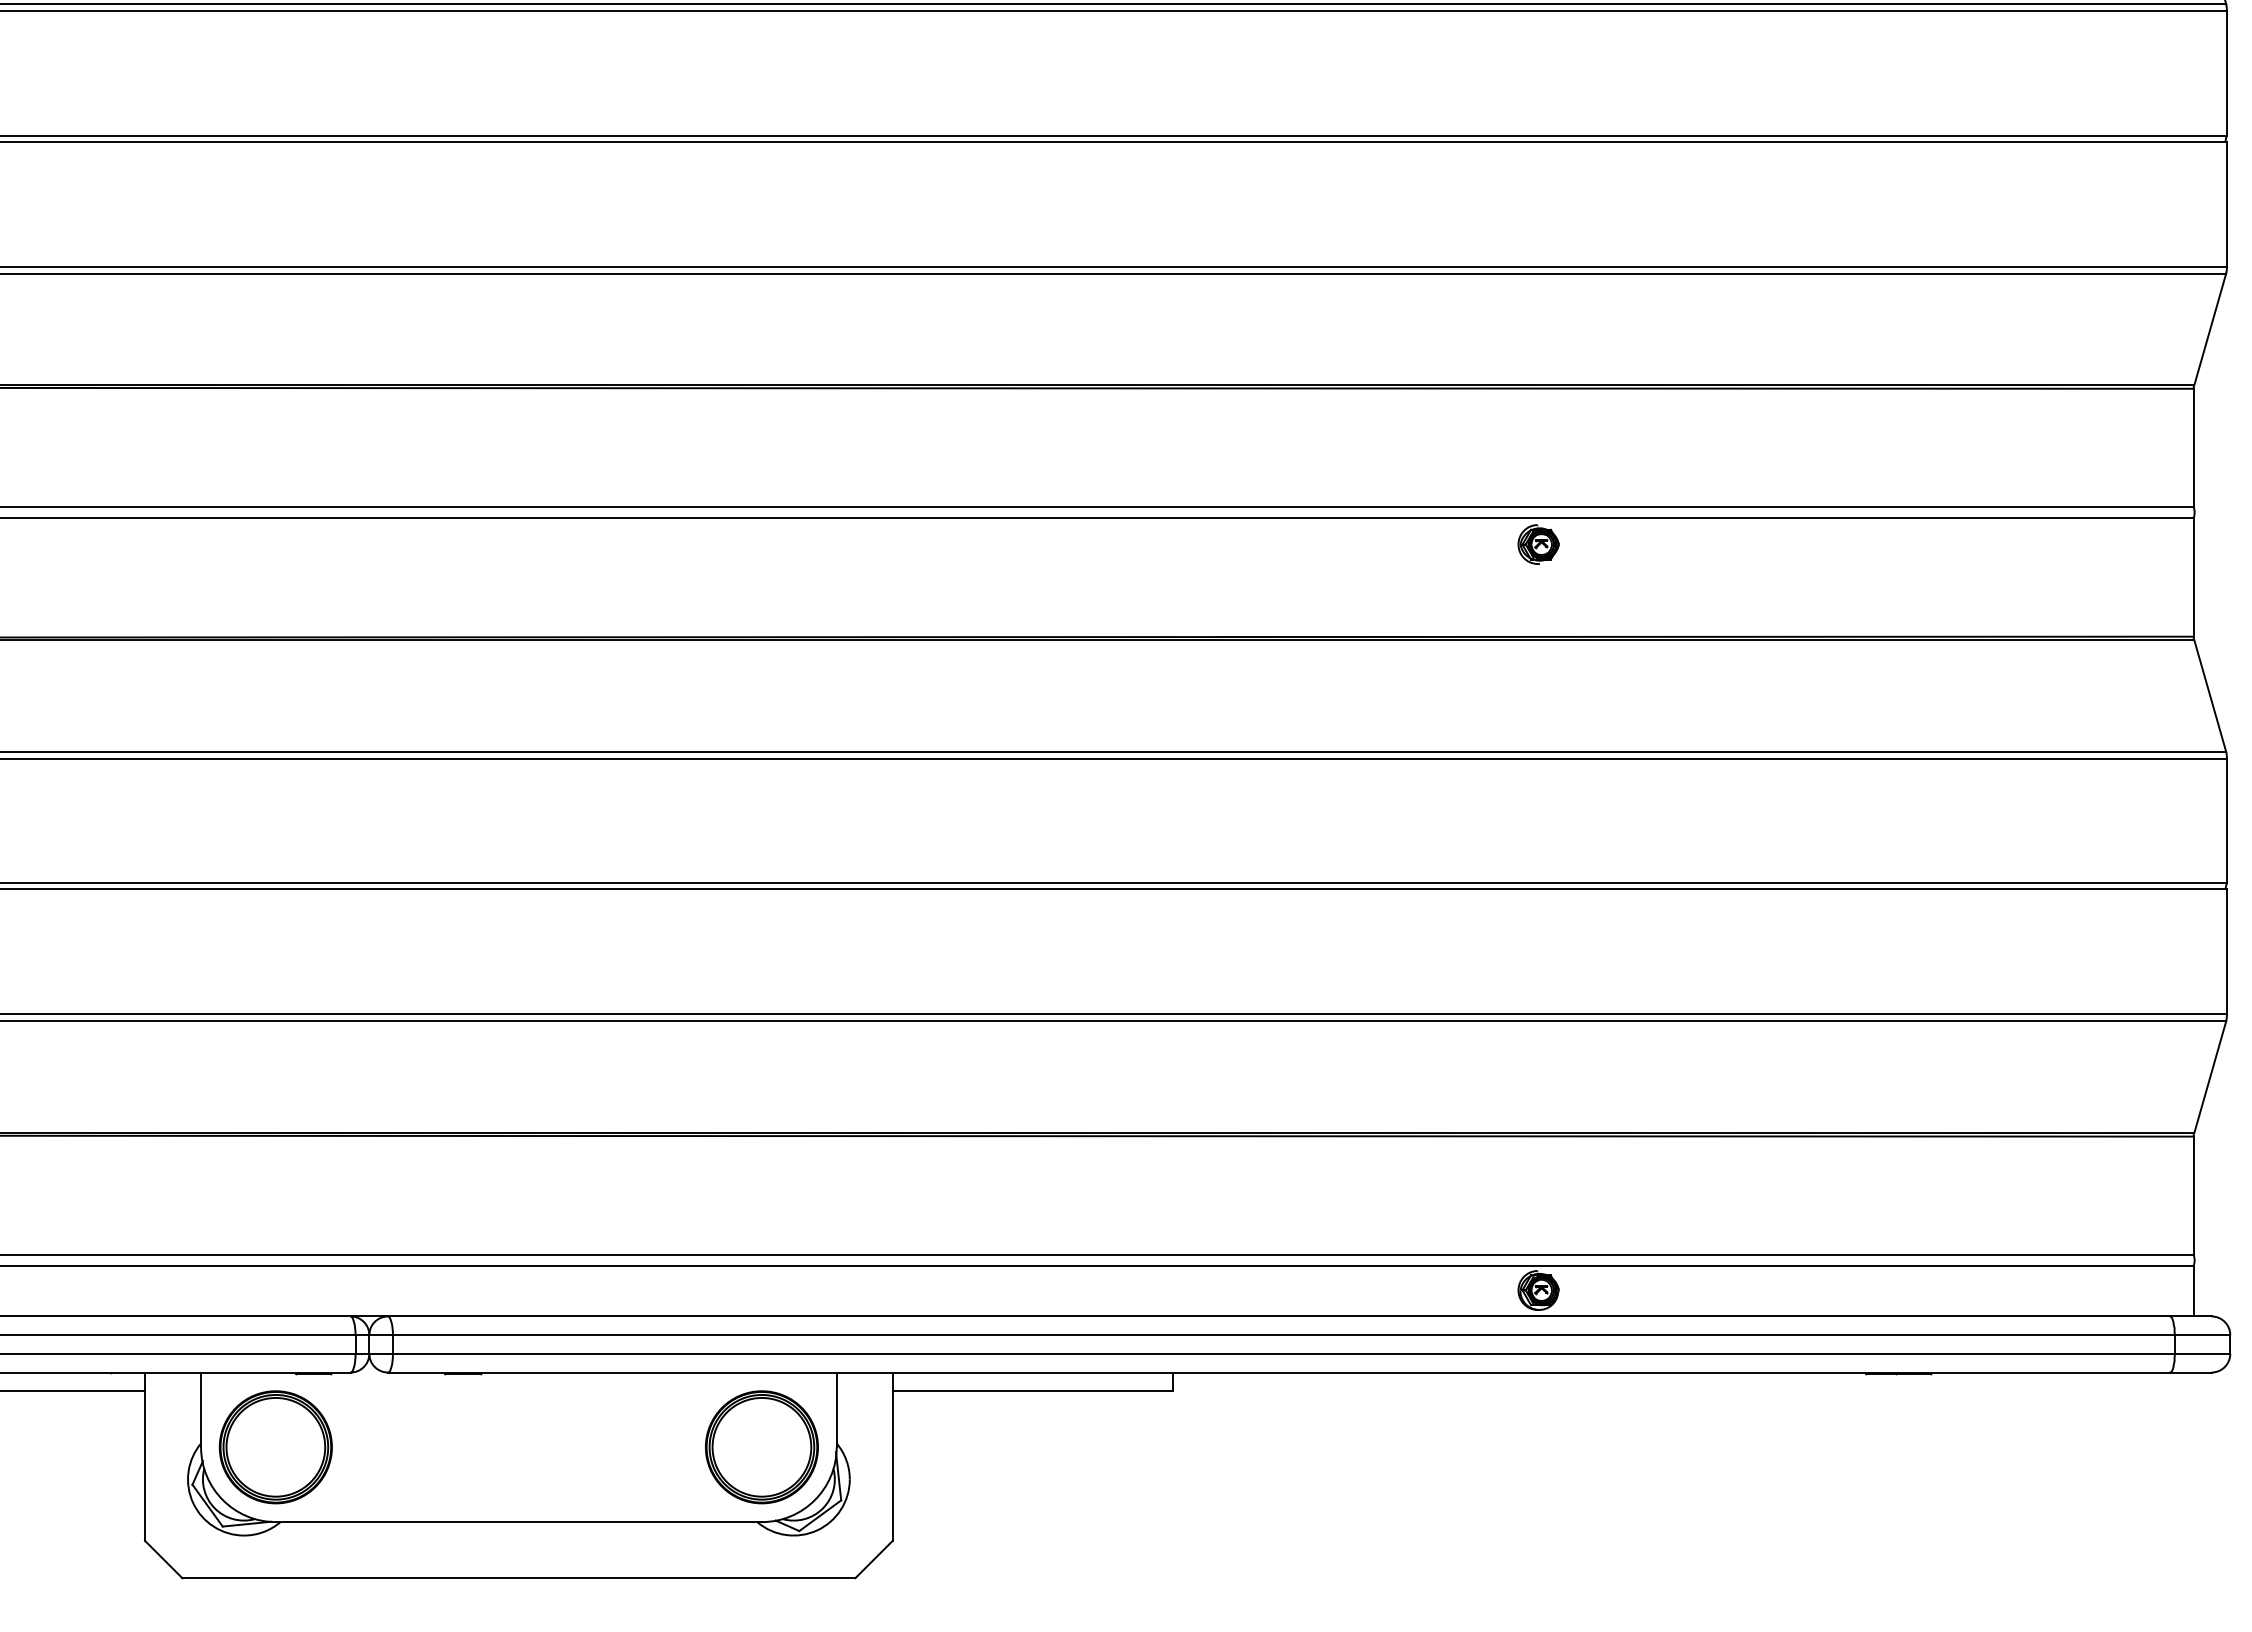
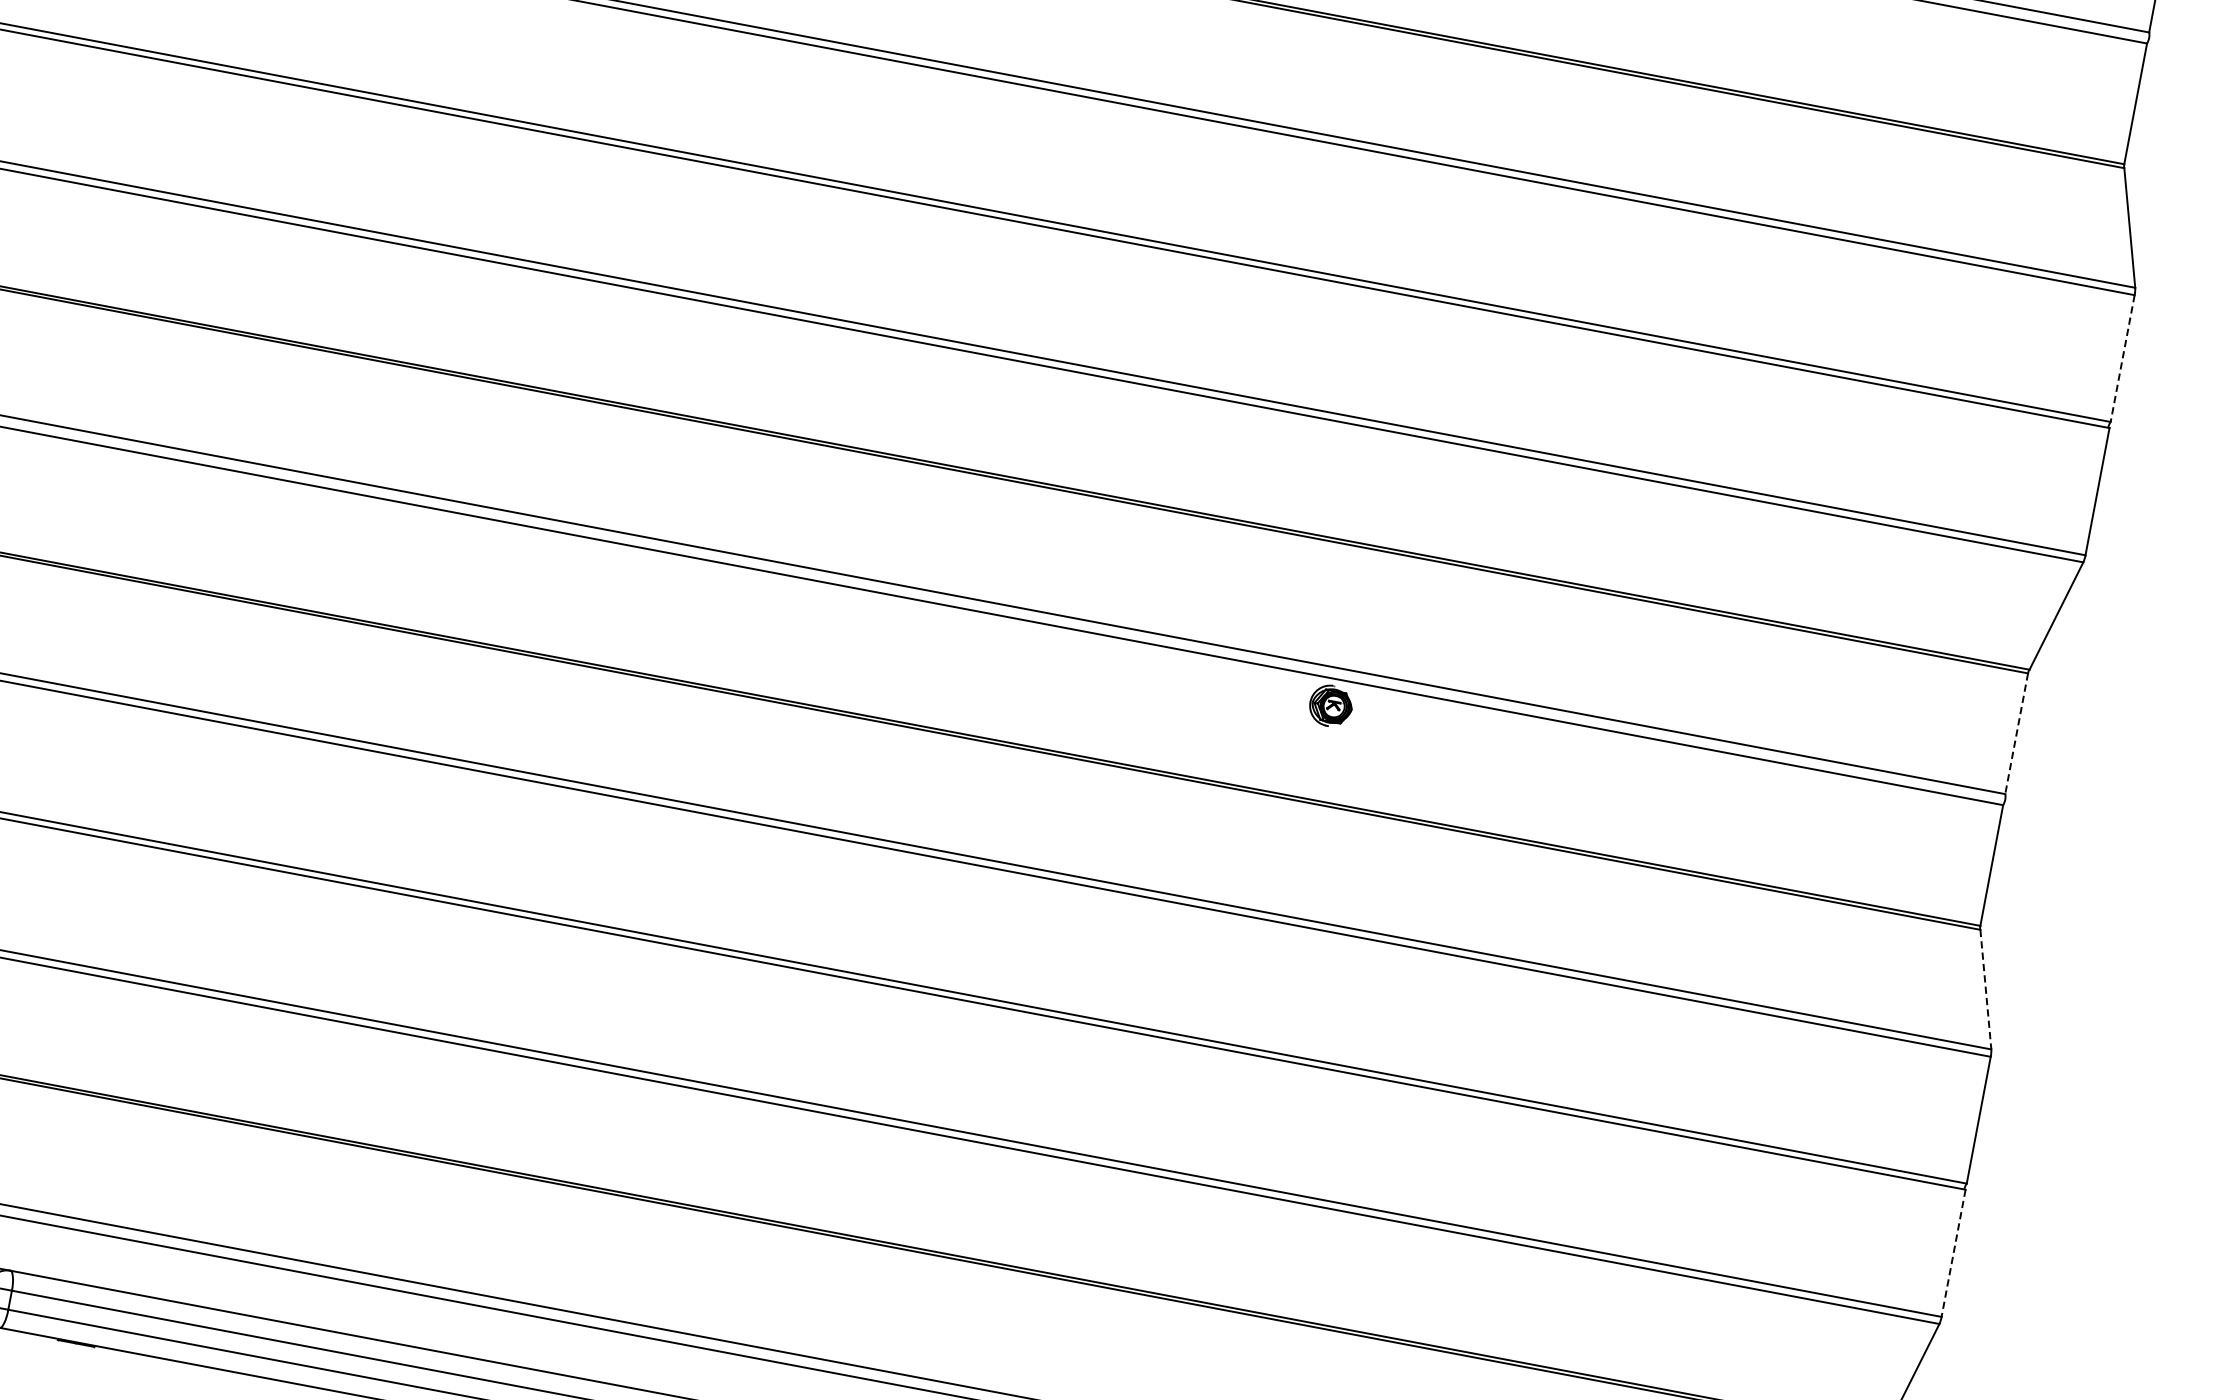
line: (2226, 73) -> (2122, 358), solid -> dashed
line: (2193, 448) -> (2016, 734), solid -> dashed
line: (2210, 696) -> (1986, 990), solid -> dashed
line: (2226, 952) -> (1953, 1253), solid -> dashed

